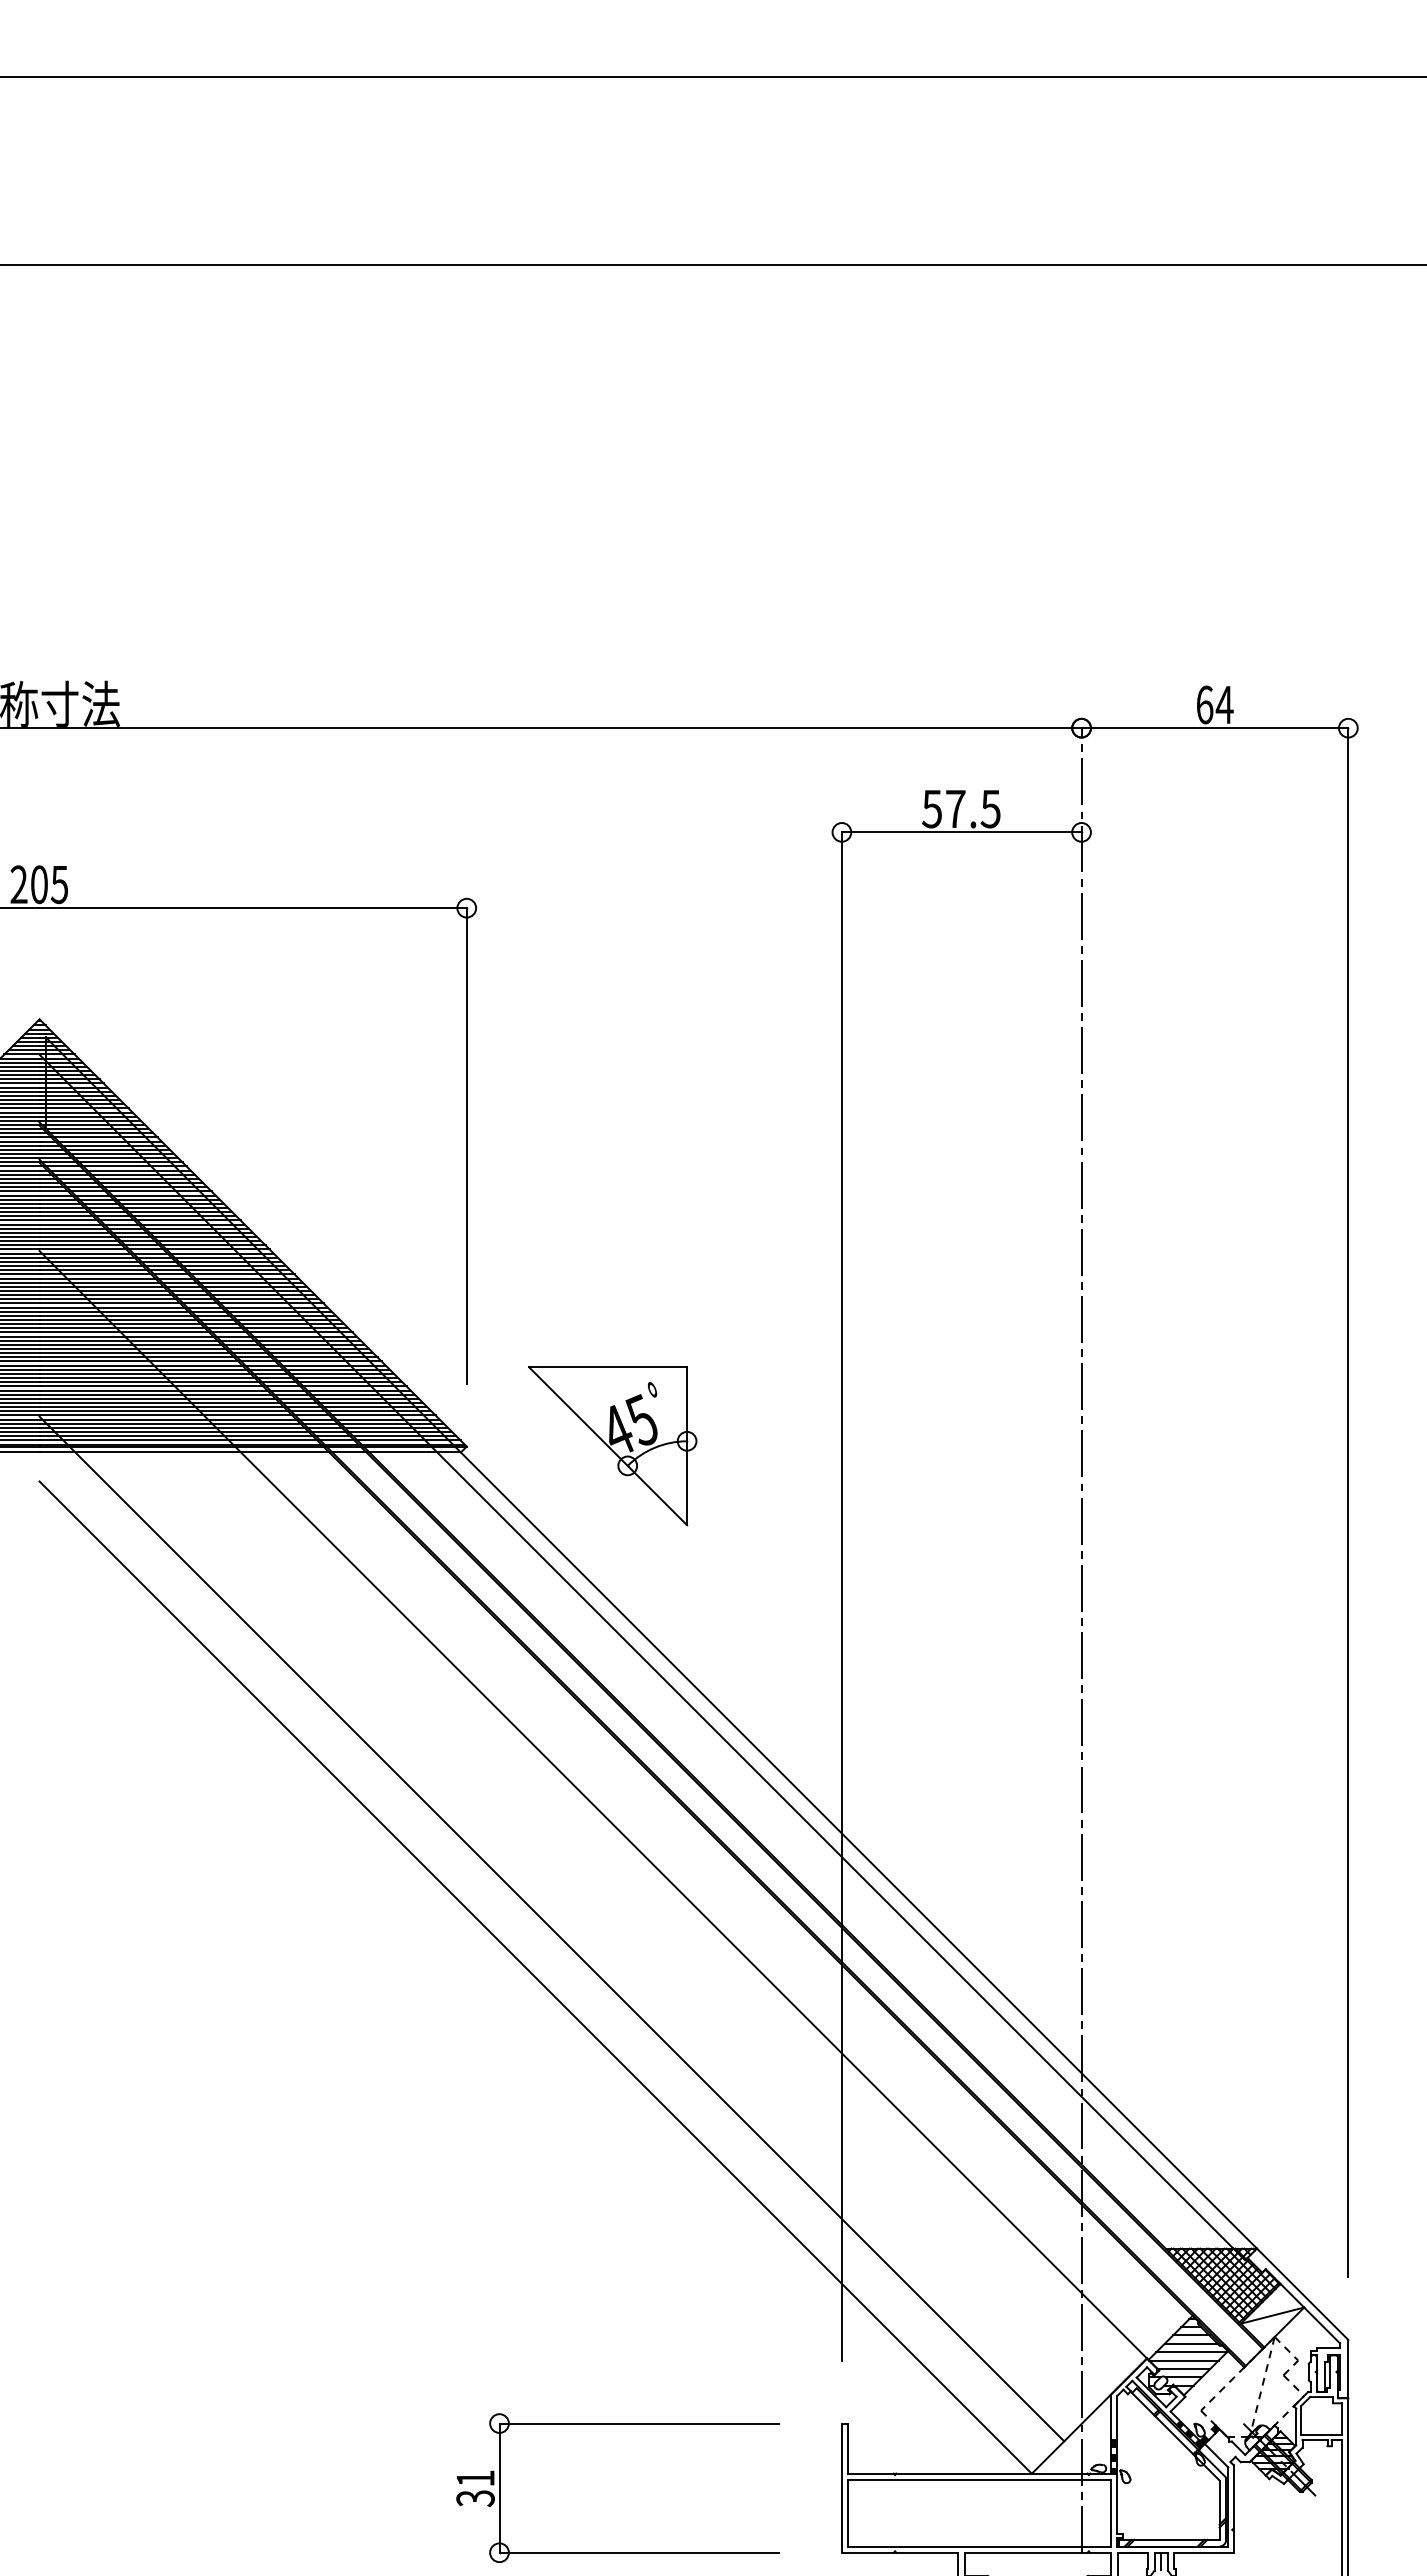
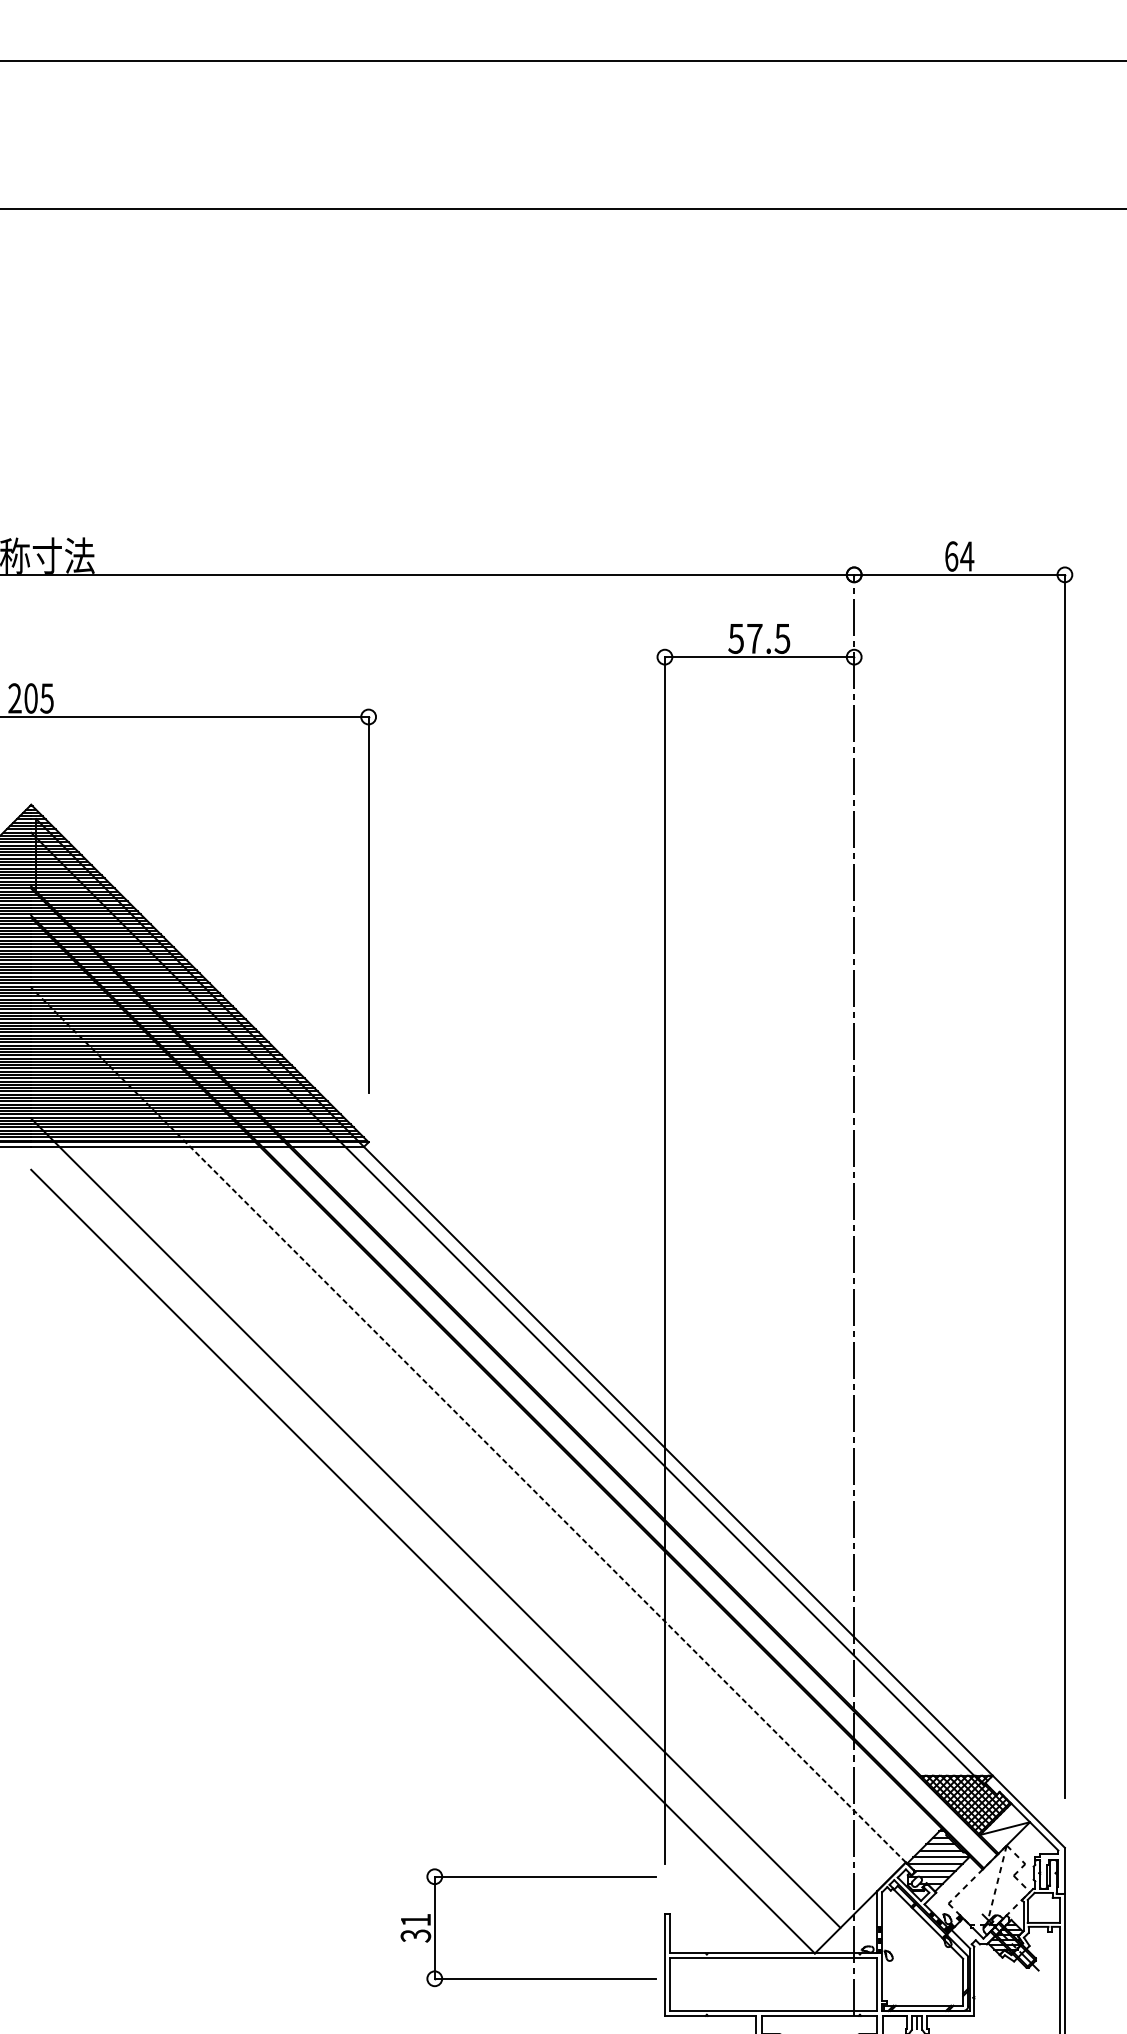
part: (612, 1446) -> (483, 1142), removed
line: (592, 1804) -> (467, 1424), solid -> dashed
part: (617, 2424) -> (527, 1877), moved

